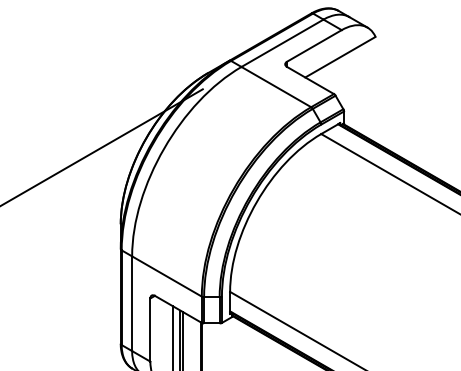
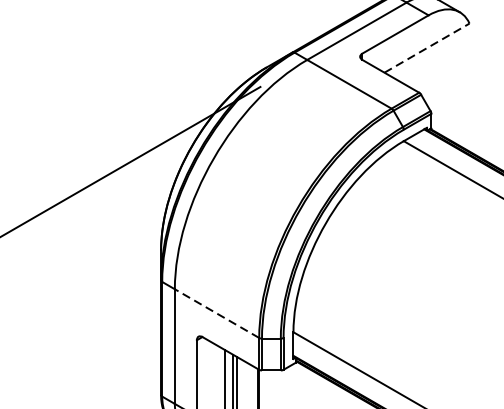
line: (340, 57) -> (427, 48), solid -> dashed
line: (166, 276) -> (216, 313), solid -> dashed

